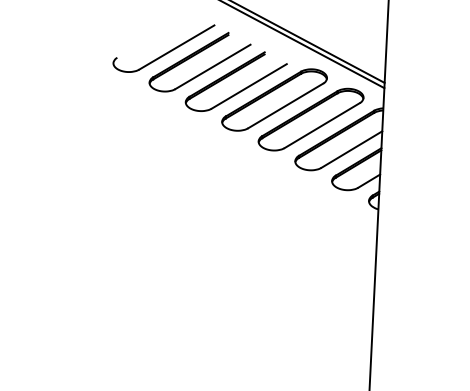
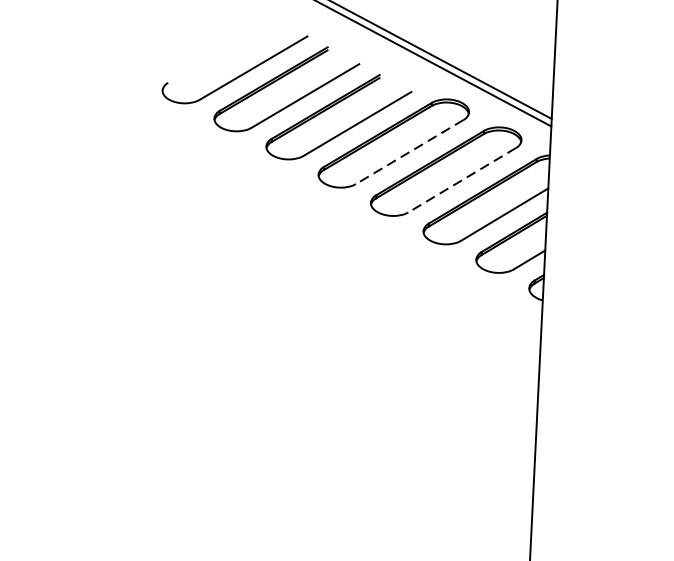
line: (285, 105) -> (409, 151), solid -> dashed
line: (322, 125) -> (462, 180), solid -> dashed

